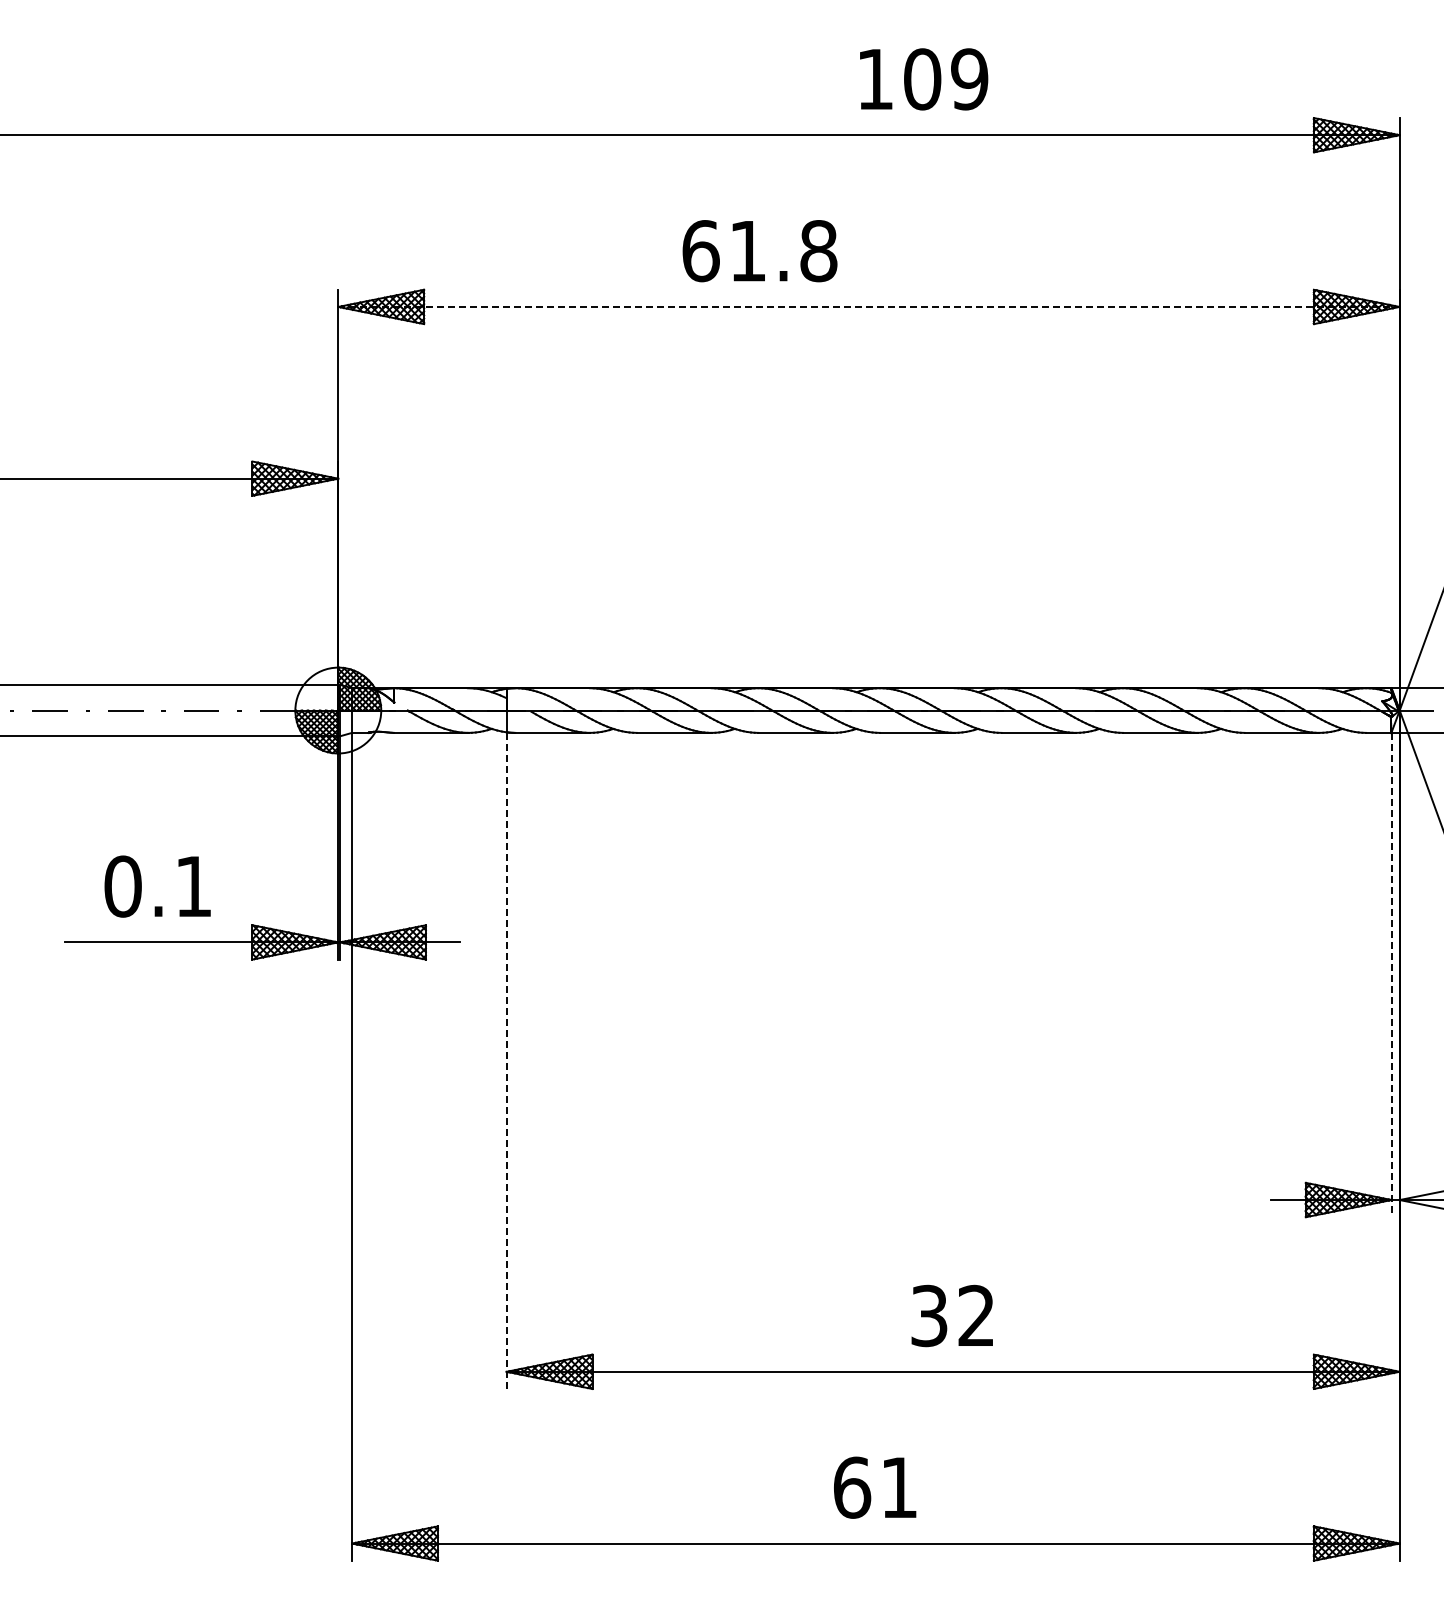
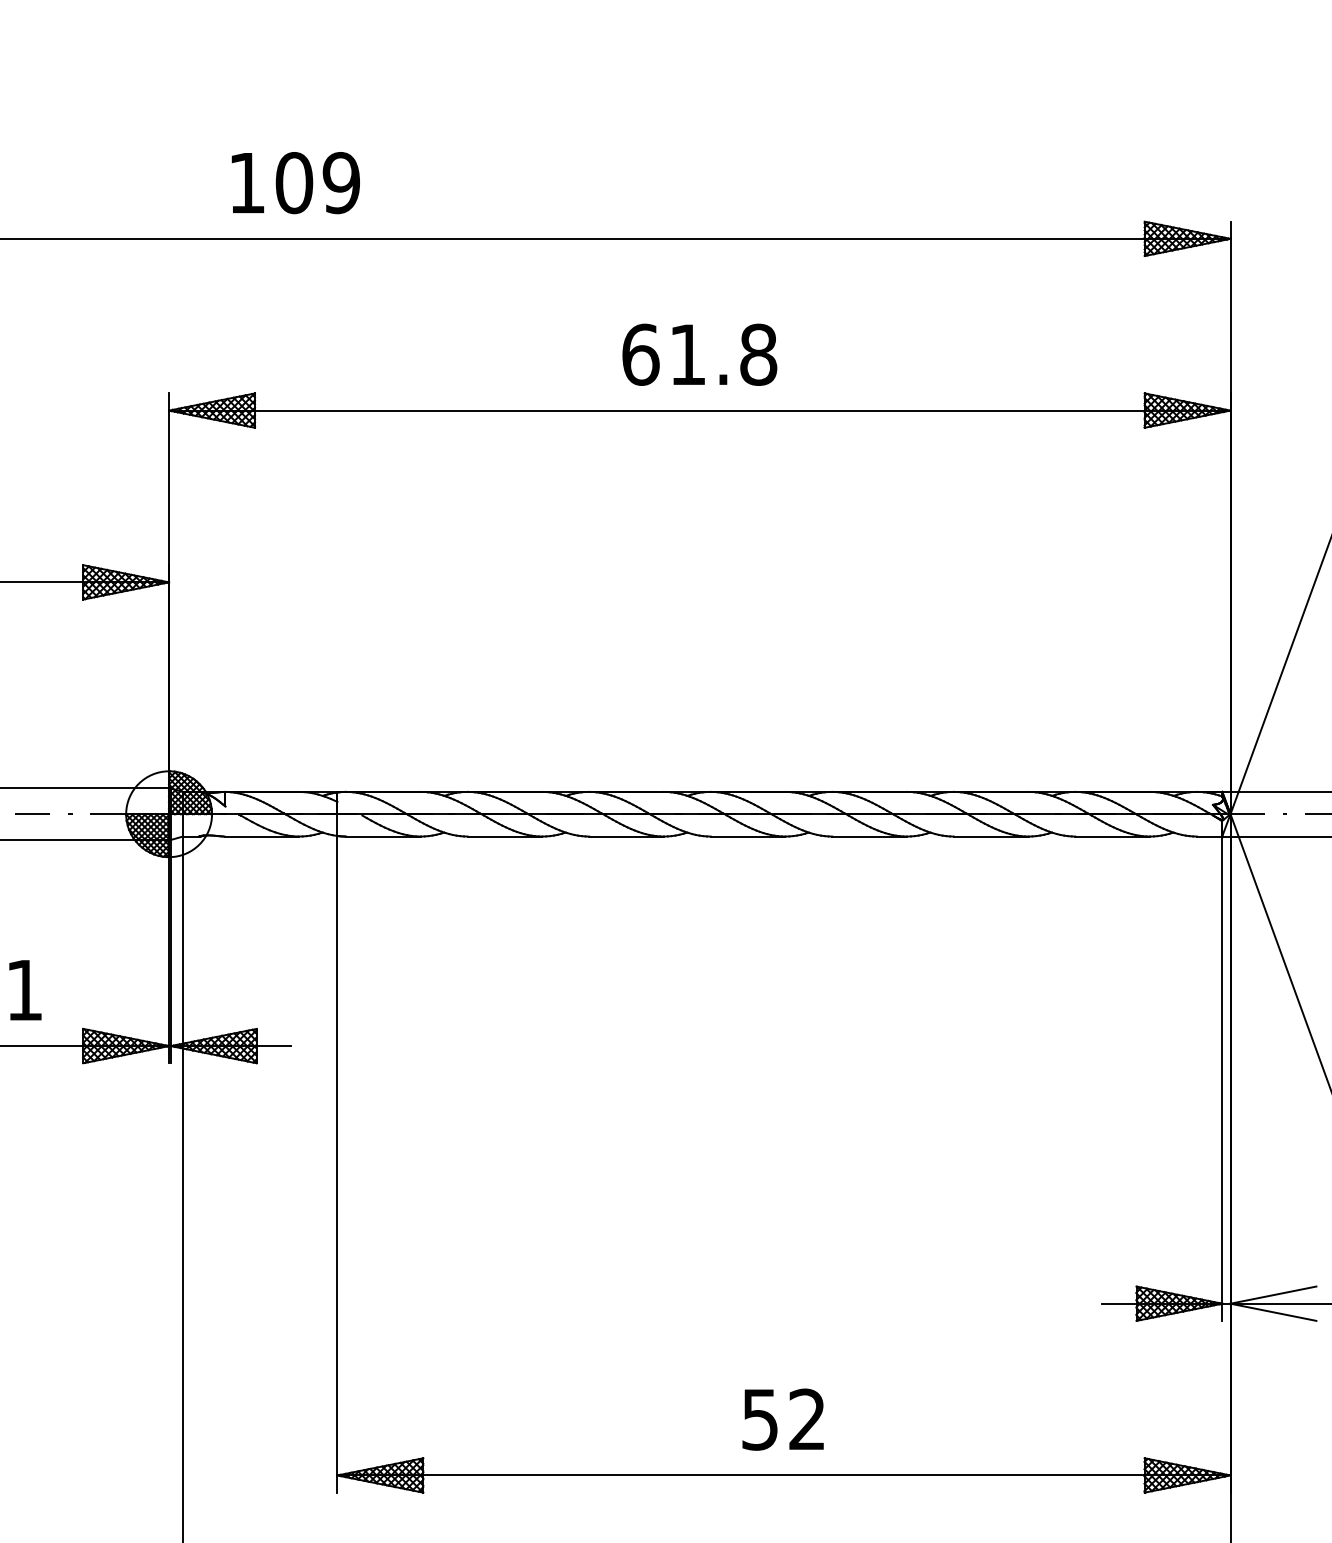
text: (924, 79) -> (296, 183), moved
text: (759, 251) -> (699, 355), moved
line: (869, 306) -> (700, 410), dashed -> solid
line: (1391, 975) -> (1222, 1079), dashed -> solid
line: (506, 1061) -> (337, 1165), dashed -> solid
text: (929, 1315) -> (760, 1419), 32 -> 52

